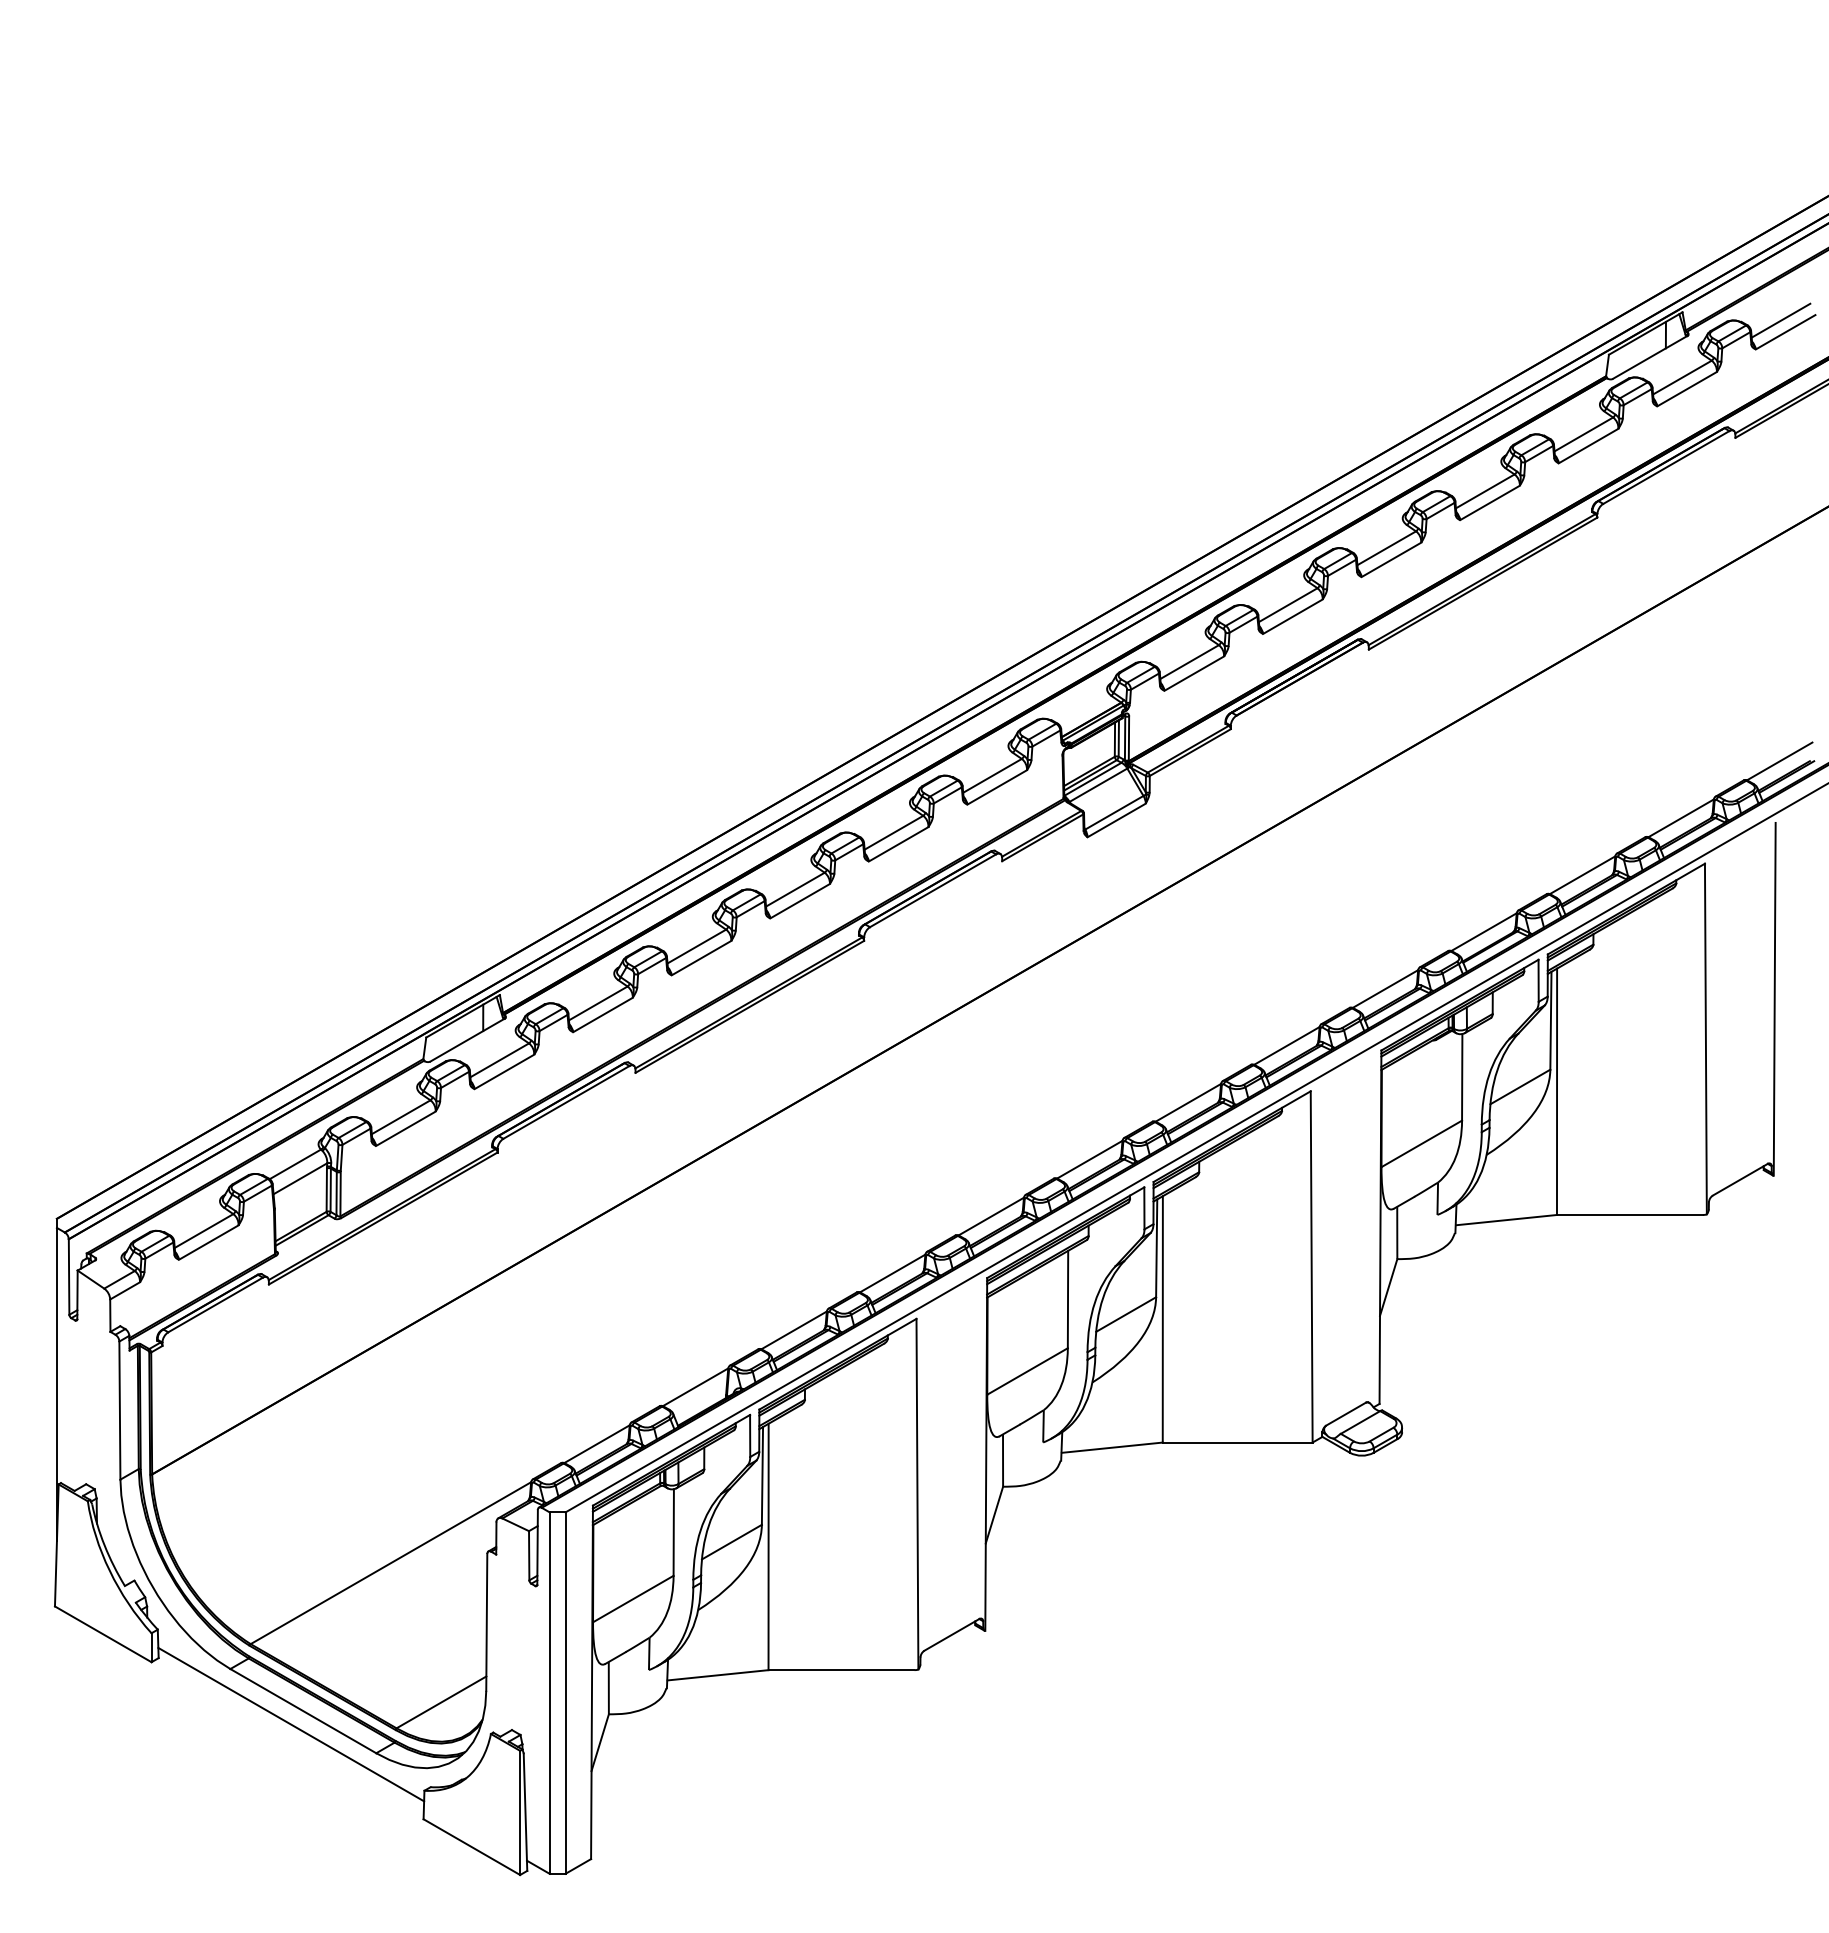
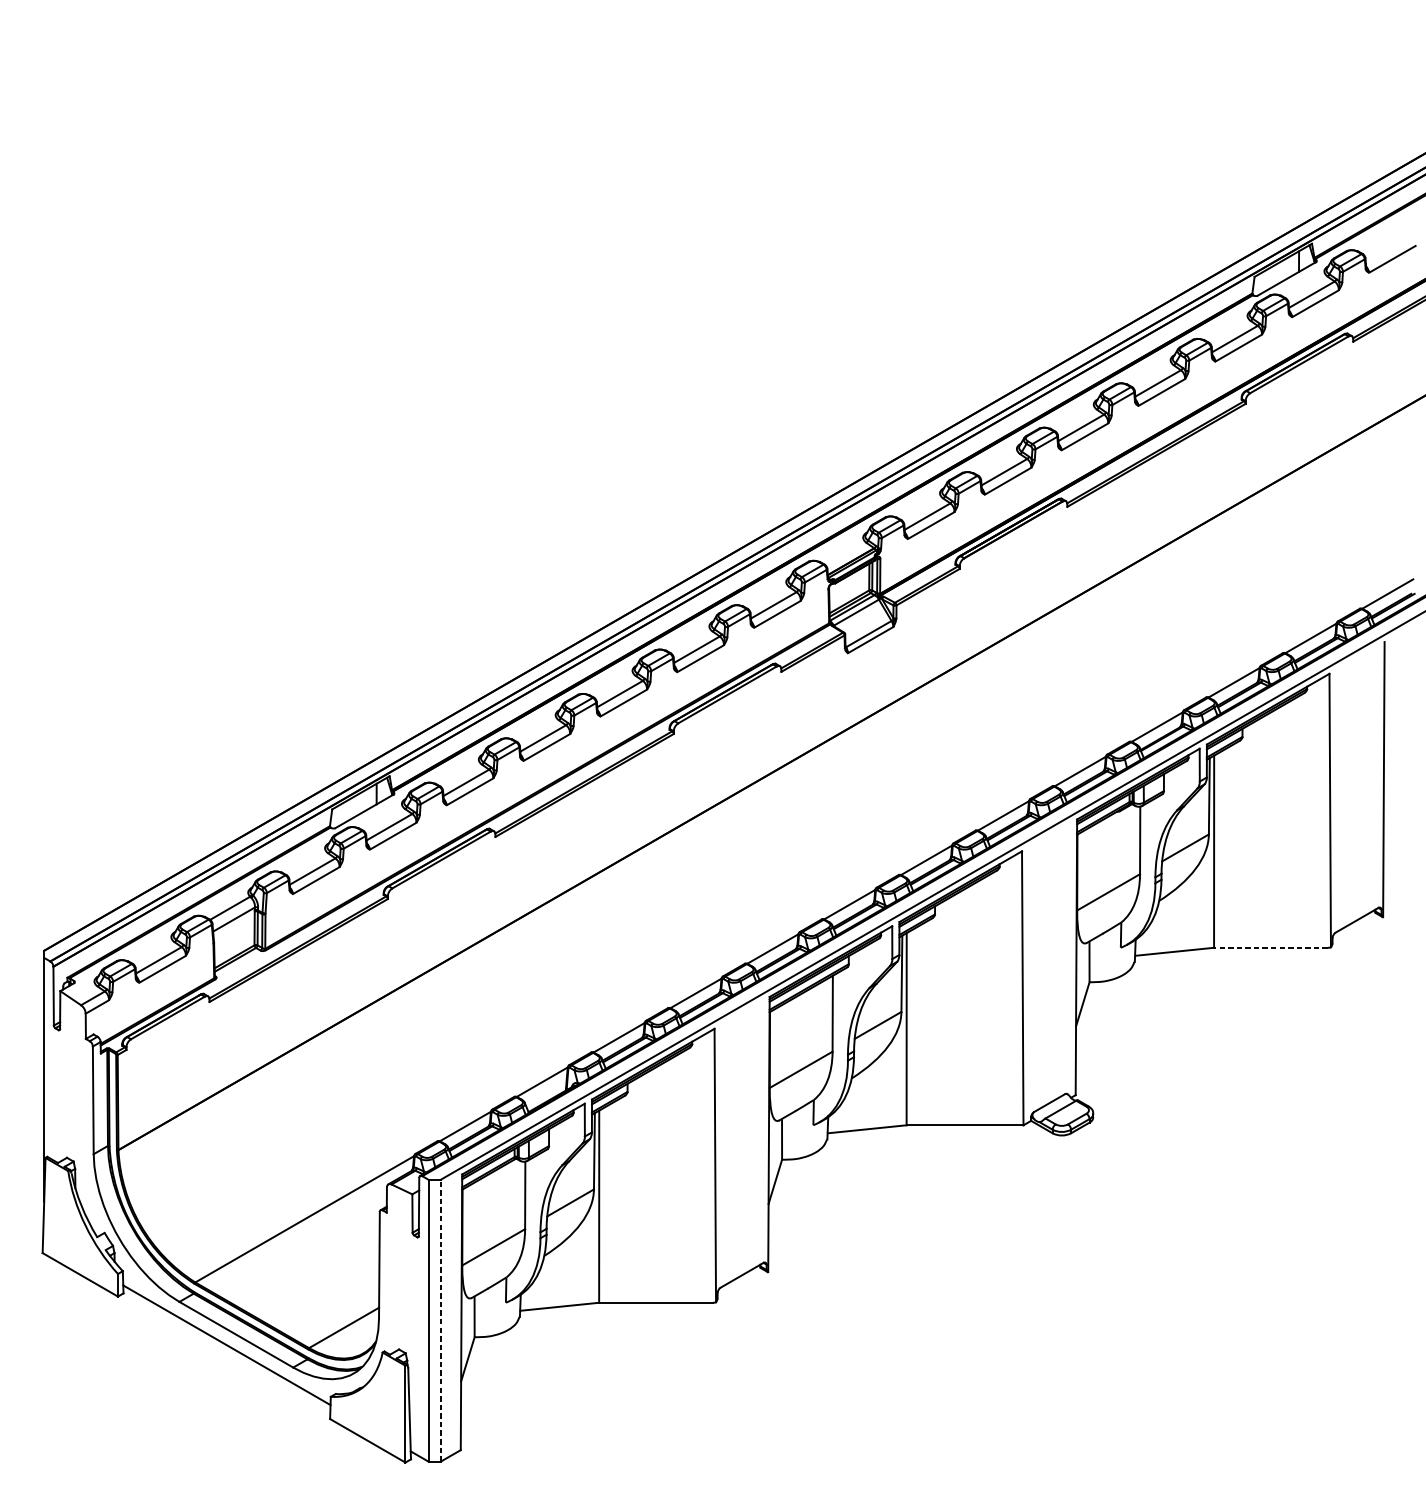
line: (1780, 320) -> (1388, 250), removed
line: (1629, 1214) -> (1270, 947), solid -> dashed
line: (565, 1693) -> (440, 1320), solid -> dashed

